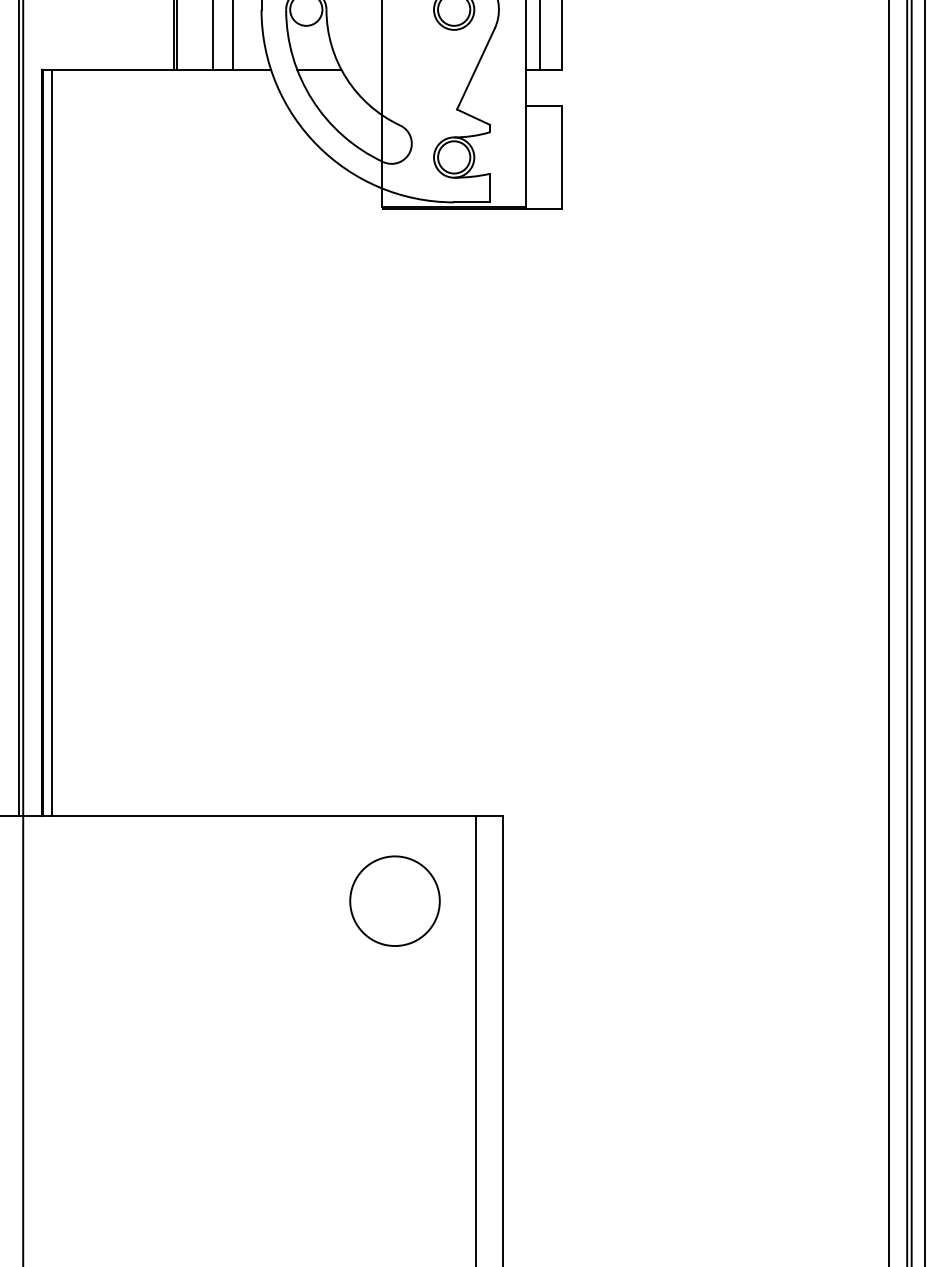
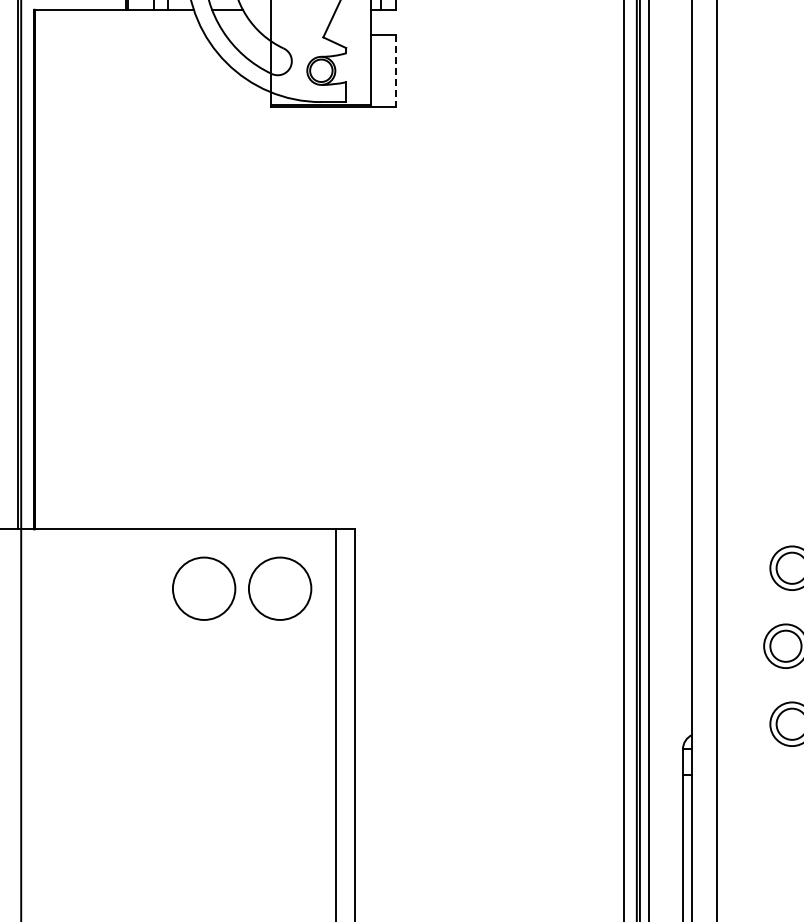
line: (562, 157) -> (396, 70), solid -> dashed
line: (50, 442) -> (40, 269), removed
circle: (286, 900) -> (204, 588), added

